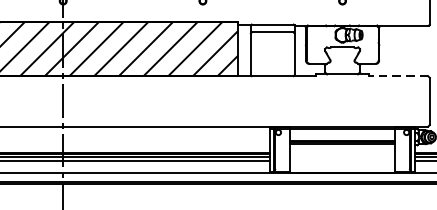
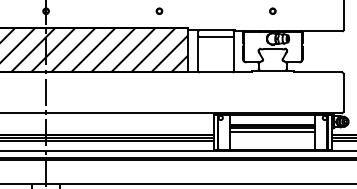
line: (397, 76) -> (317, 72), dashed -> solid
line: (342, 149) -> (272, 131), added

